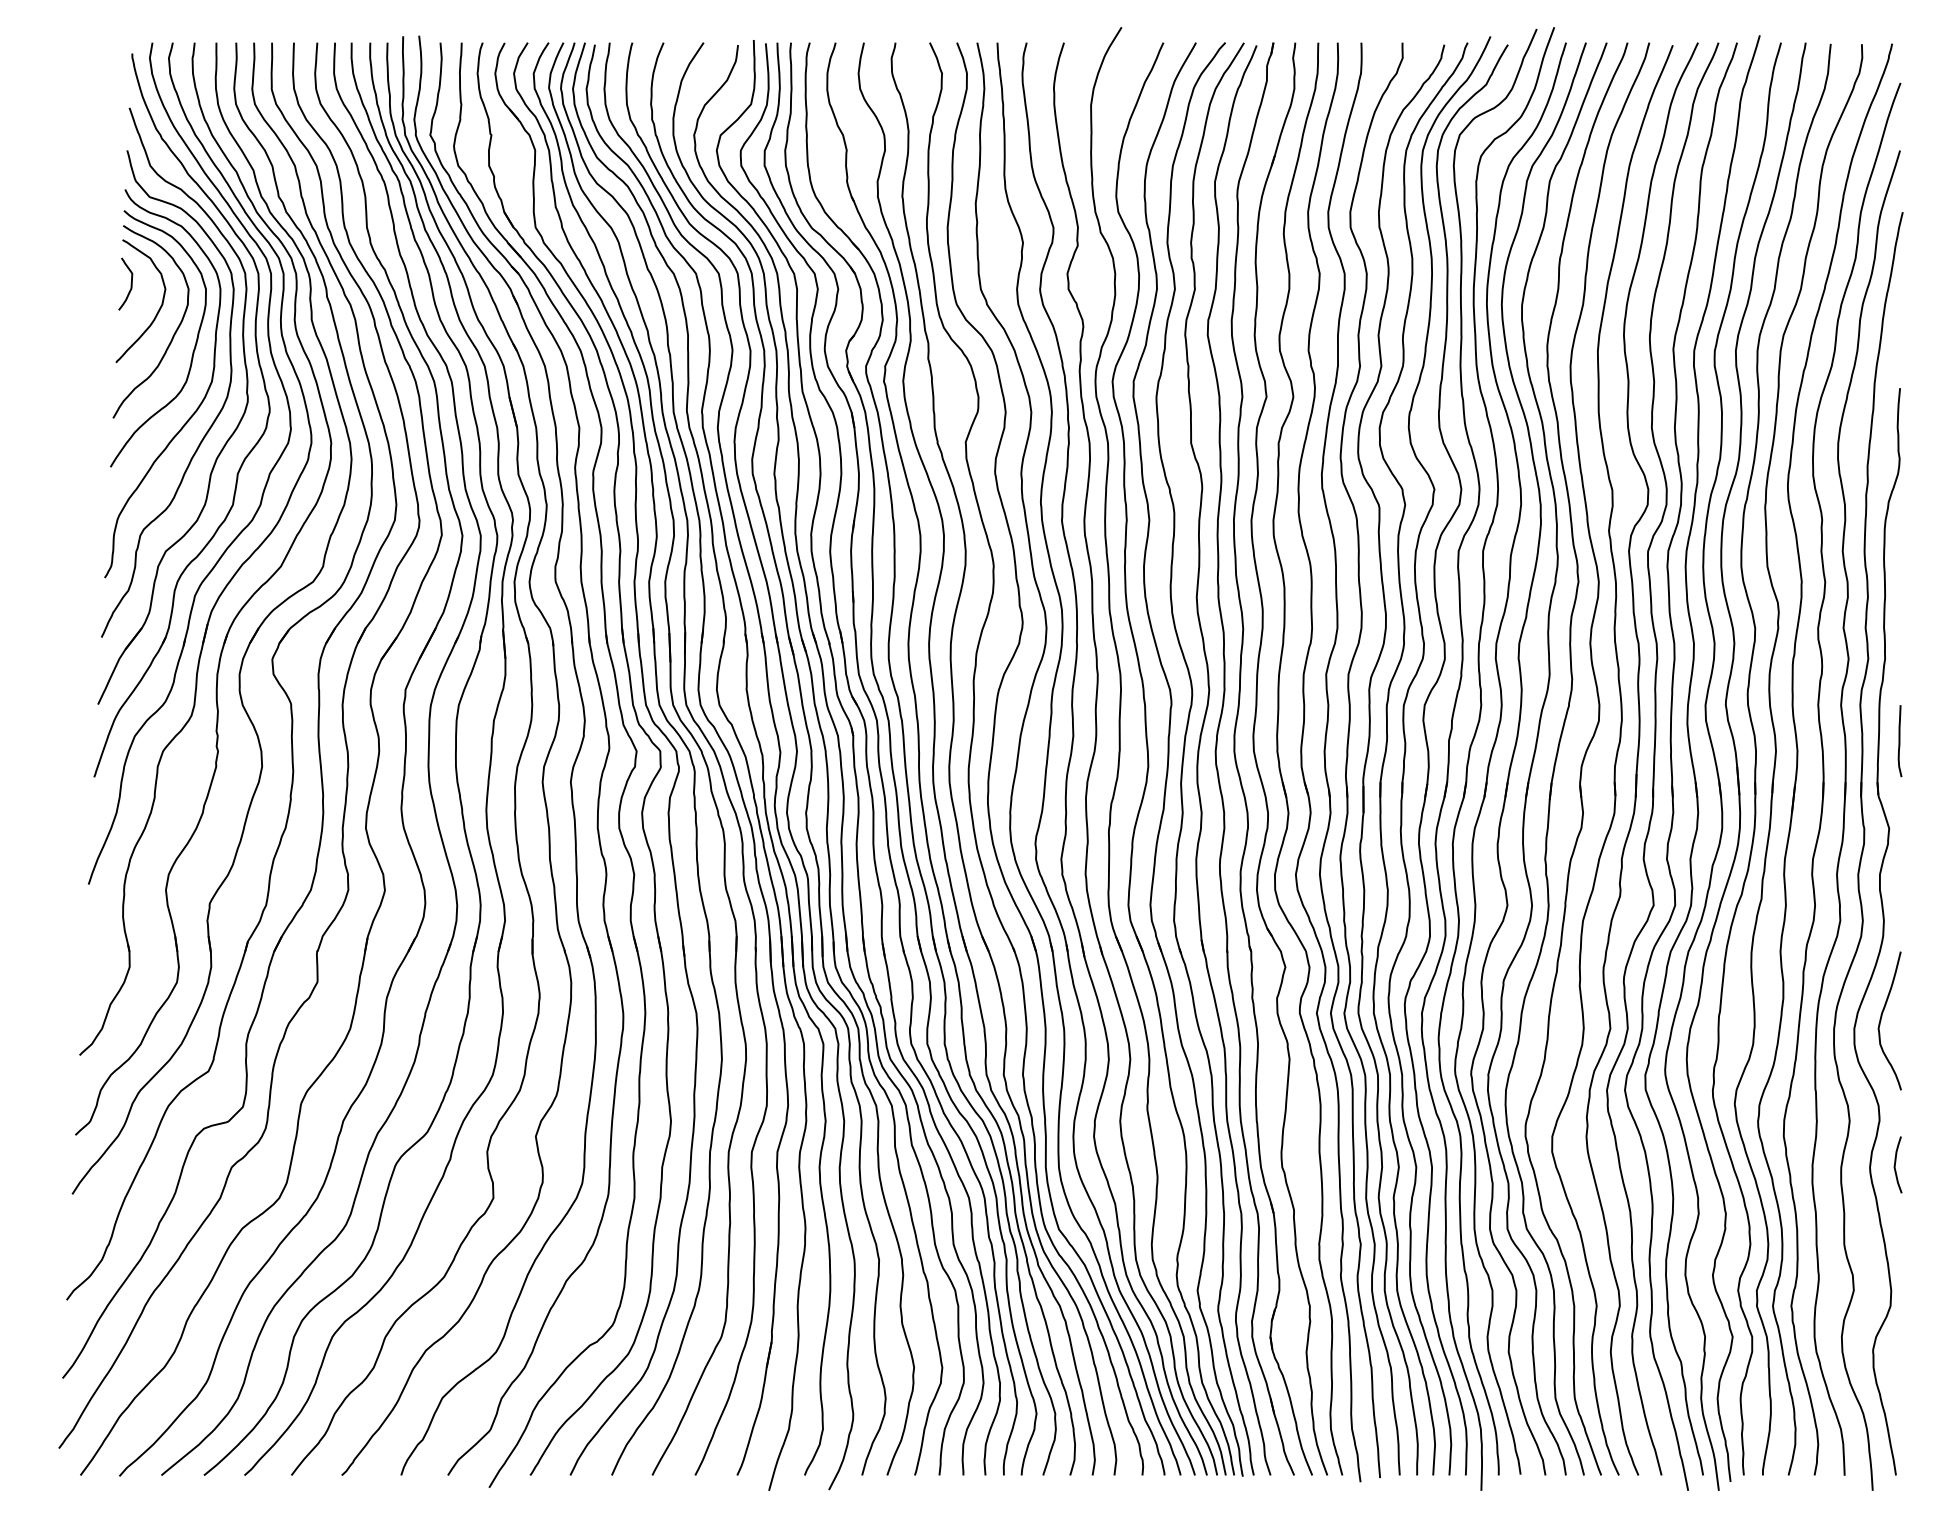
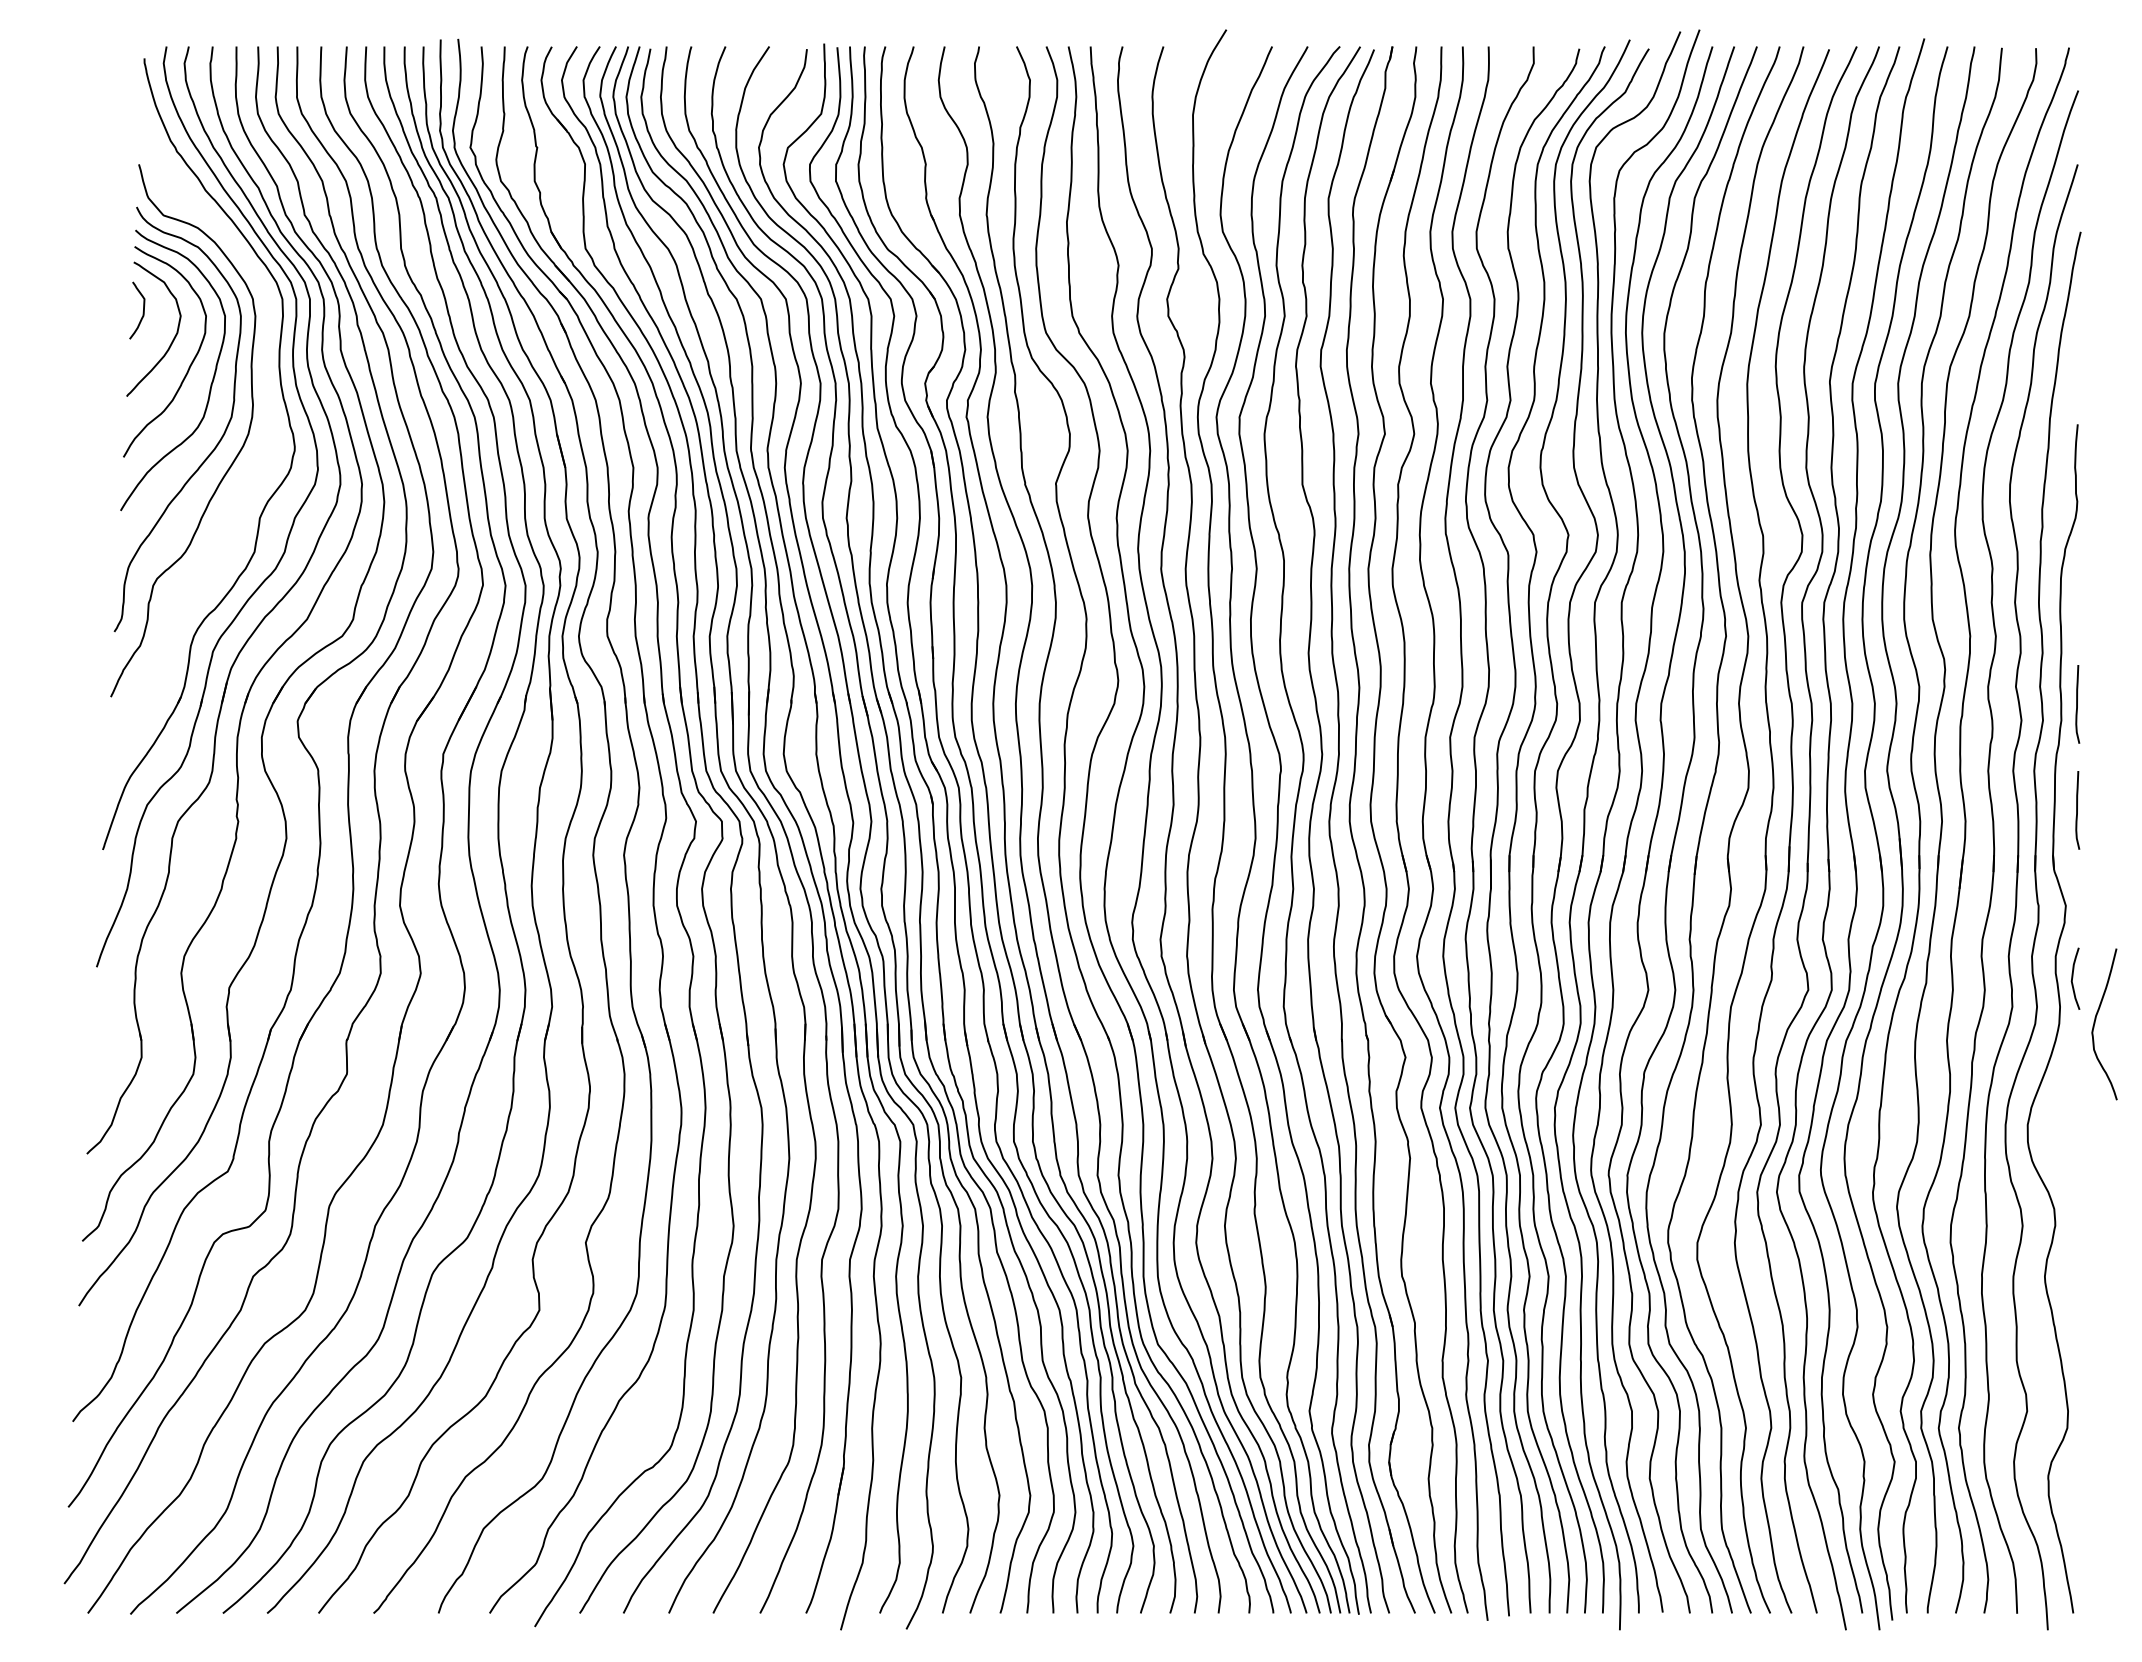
part: (225, 442) -> (246, 483), removed
curve: (1899, 644) -> (2077, 704), added
curve: (1881, 1020) -> (2095, 1023), moved
curve: (1896, 1163) -> (2073, 977), moved

